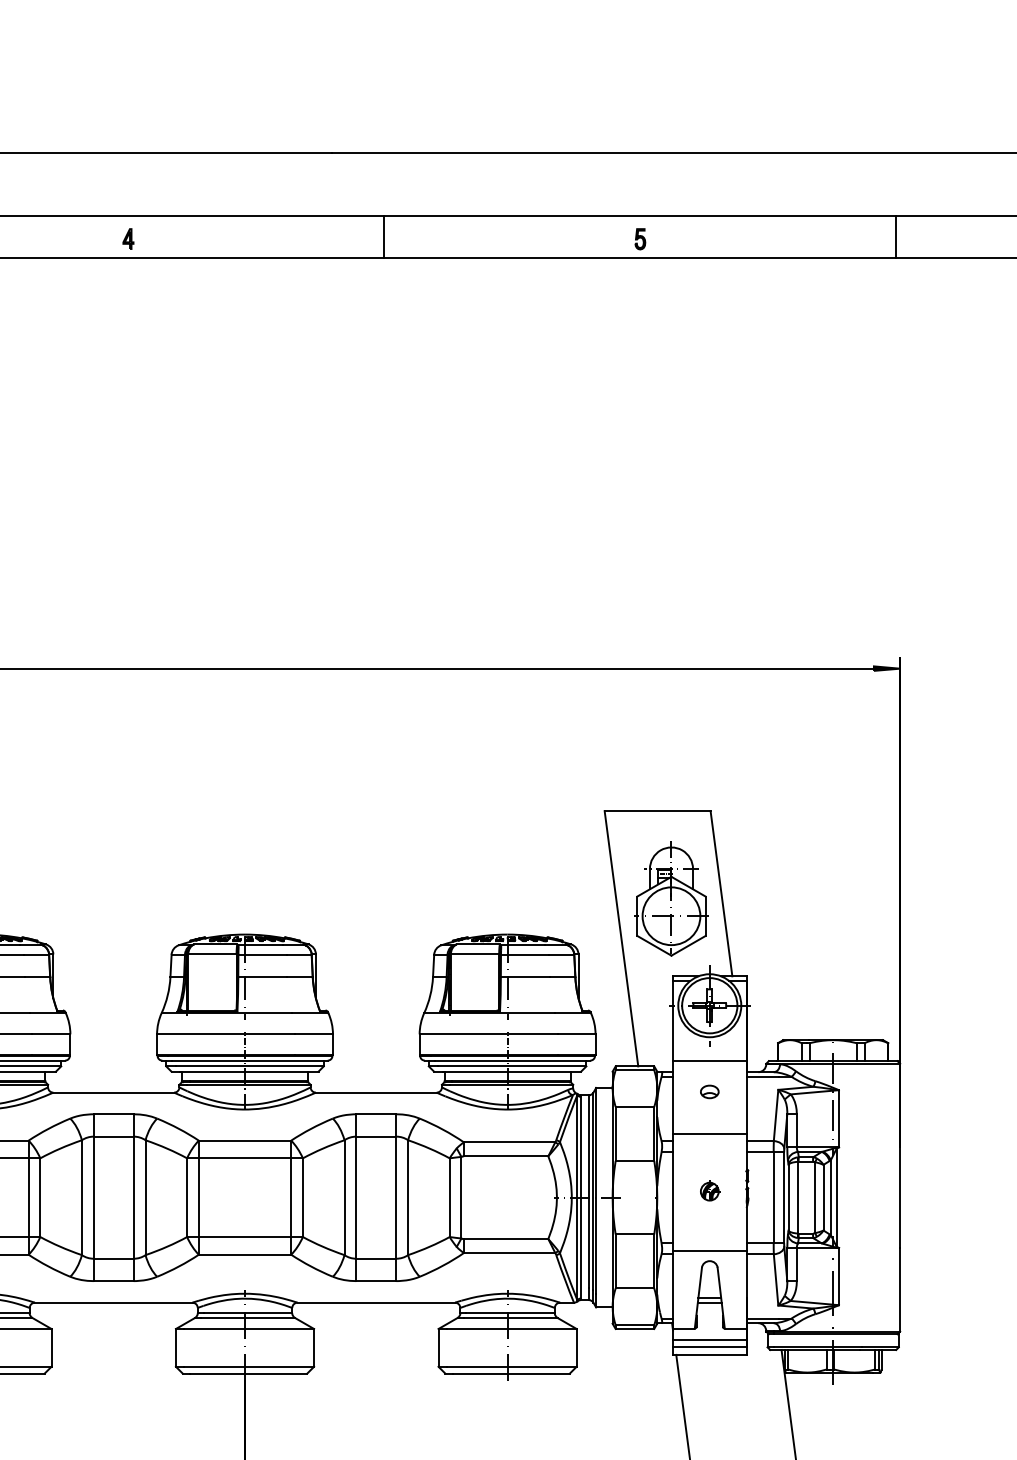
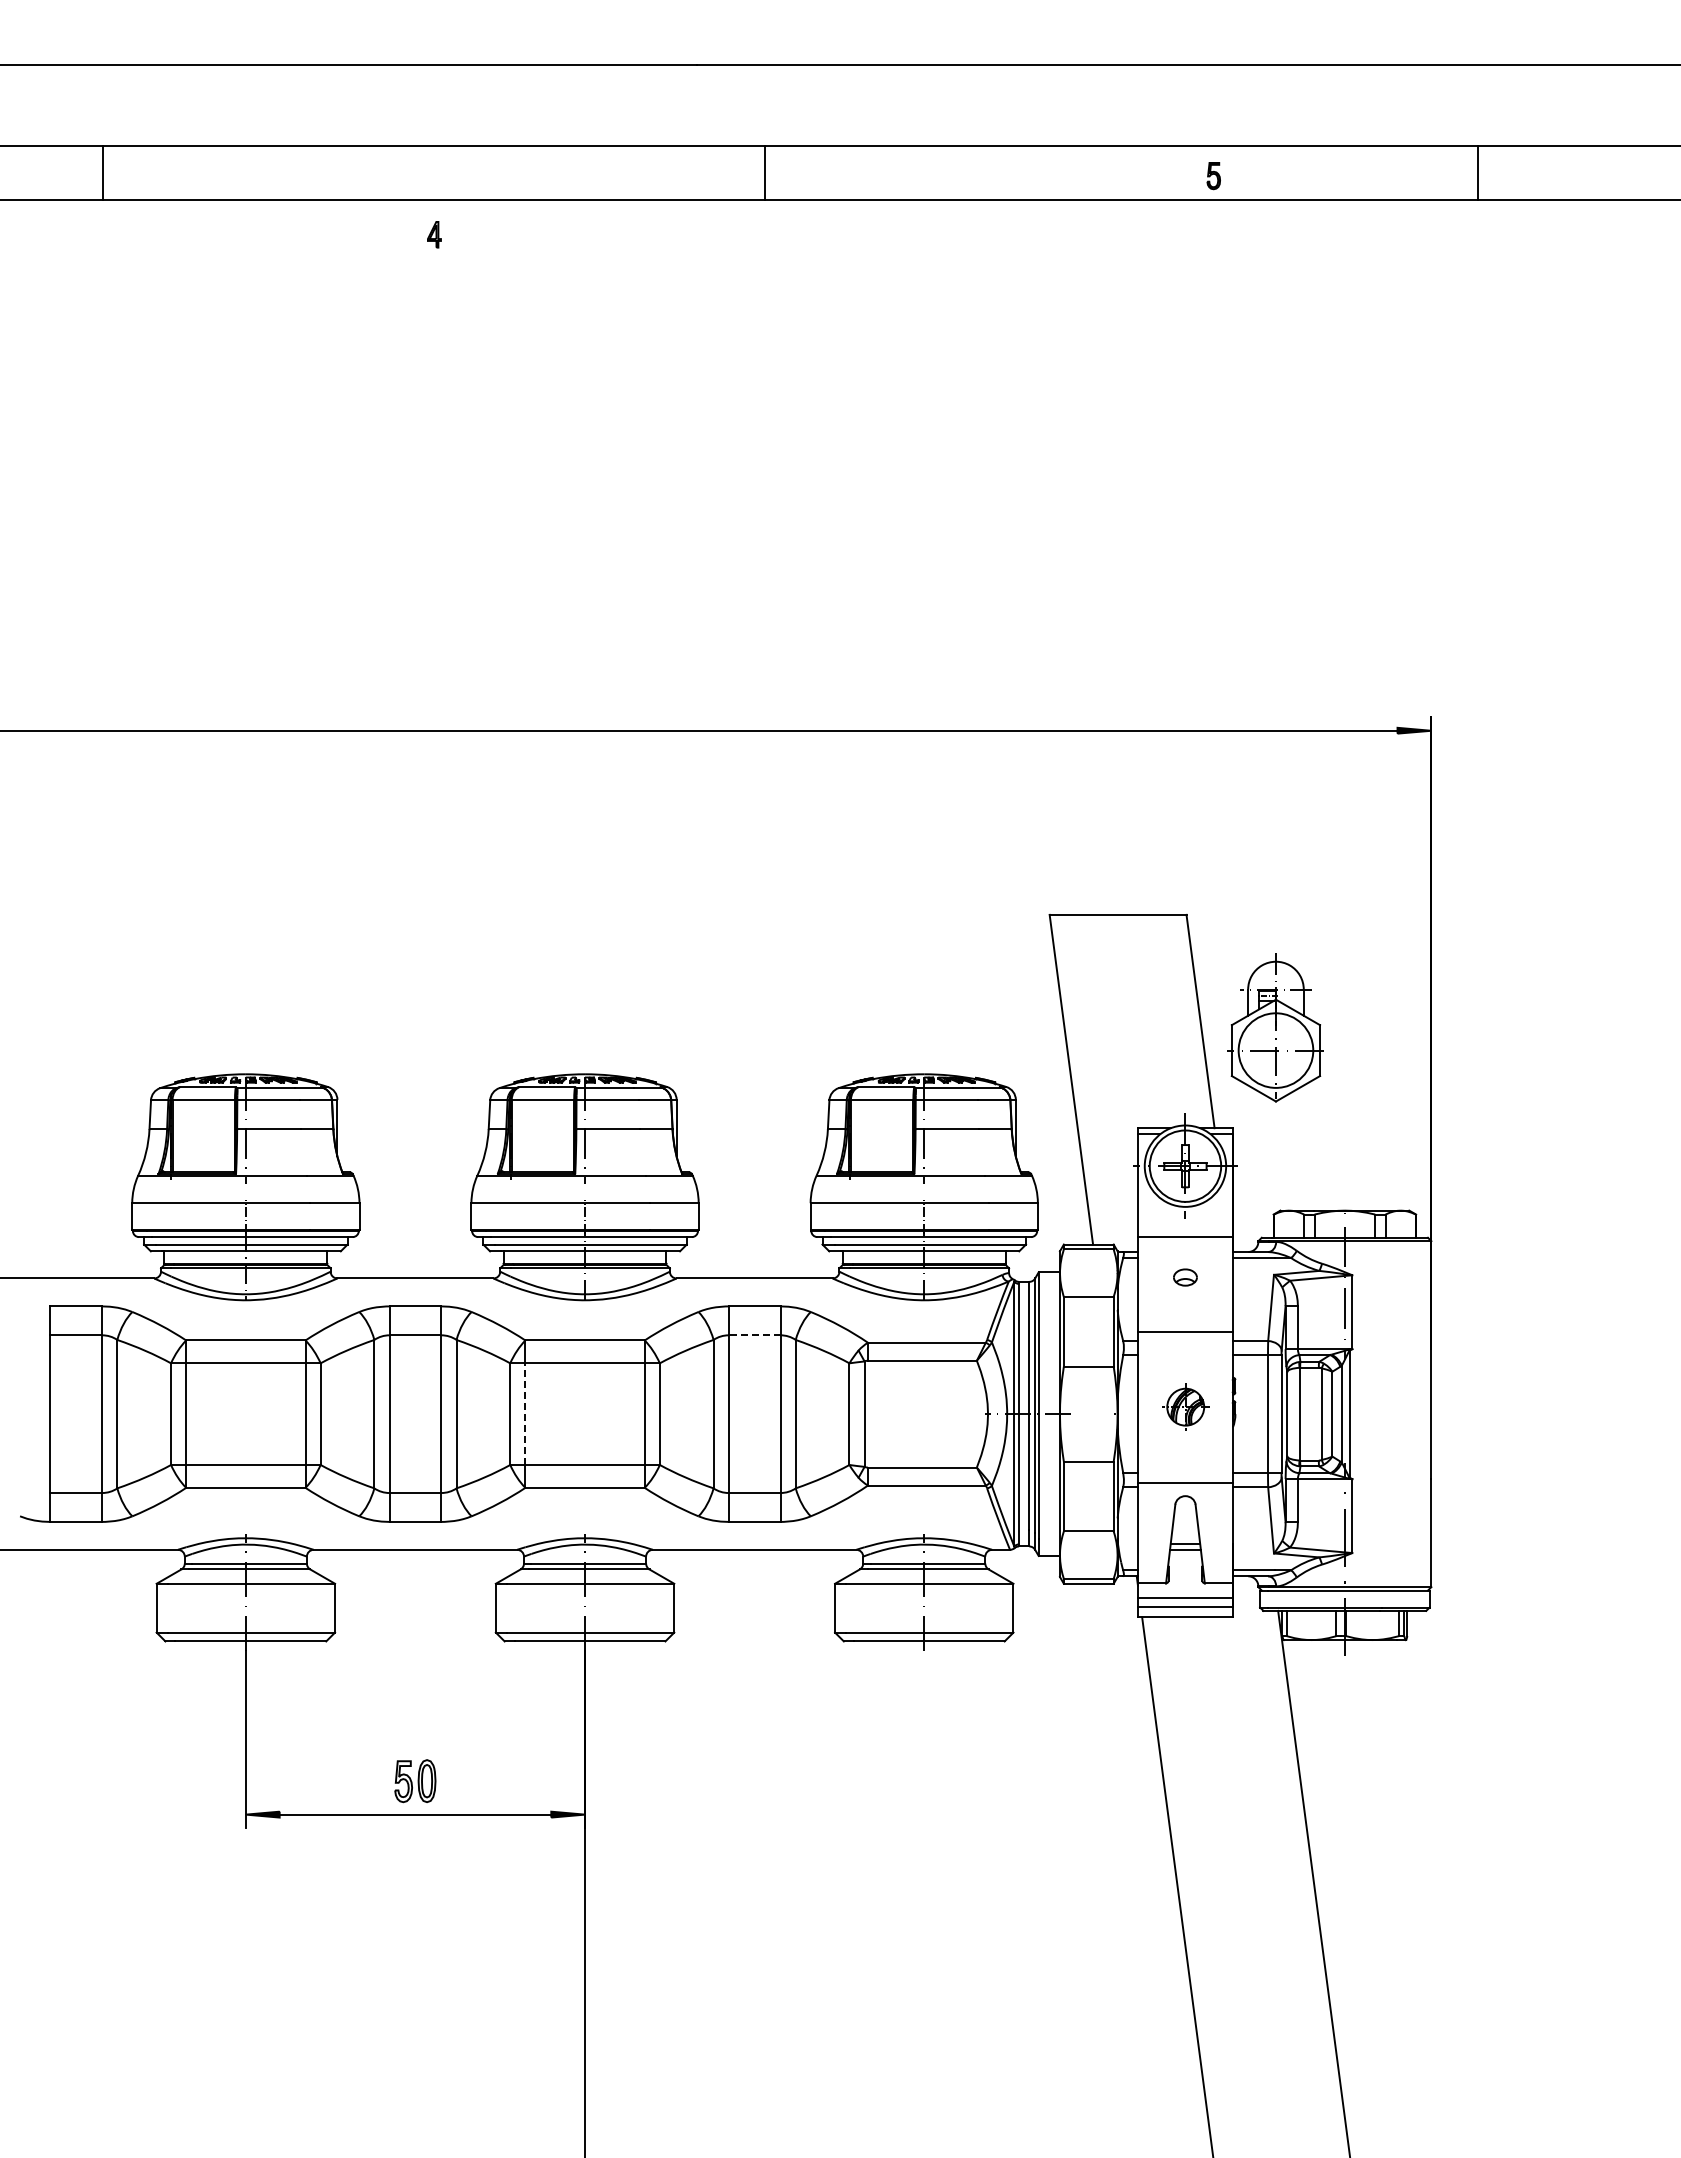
line: (896, 237) -> (1478, 173), moved
part: (128, 238) -> (434, 234), moved
part: (640, 239) -> (1213, 176), moved
part: (671, 898) -> (1275, 1027), moved
line: (376, 1136) -> (754, 1335), solid -> dashed
part: (709, 1190) -> (1184, 1404), size x1.6
line: (198, 1197) -> (525, 1414), solid -> dashed

